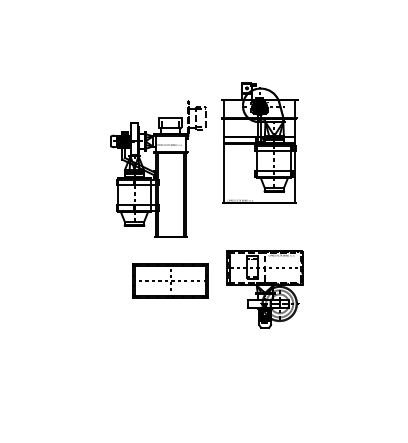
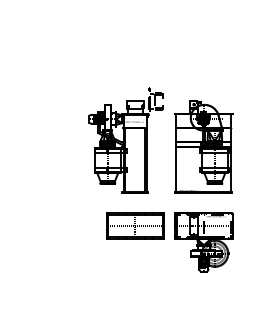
part: (259, 142) -> (203, 146), moved
part: (264, 289) -> (203, 242), moved

